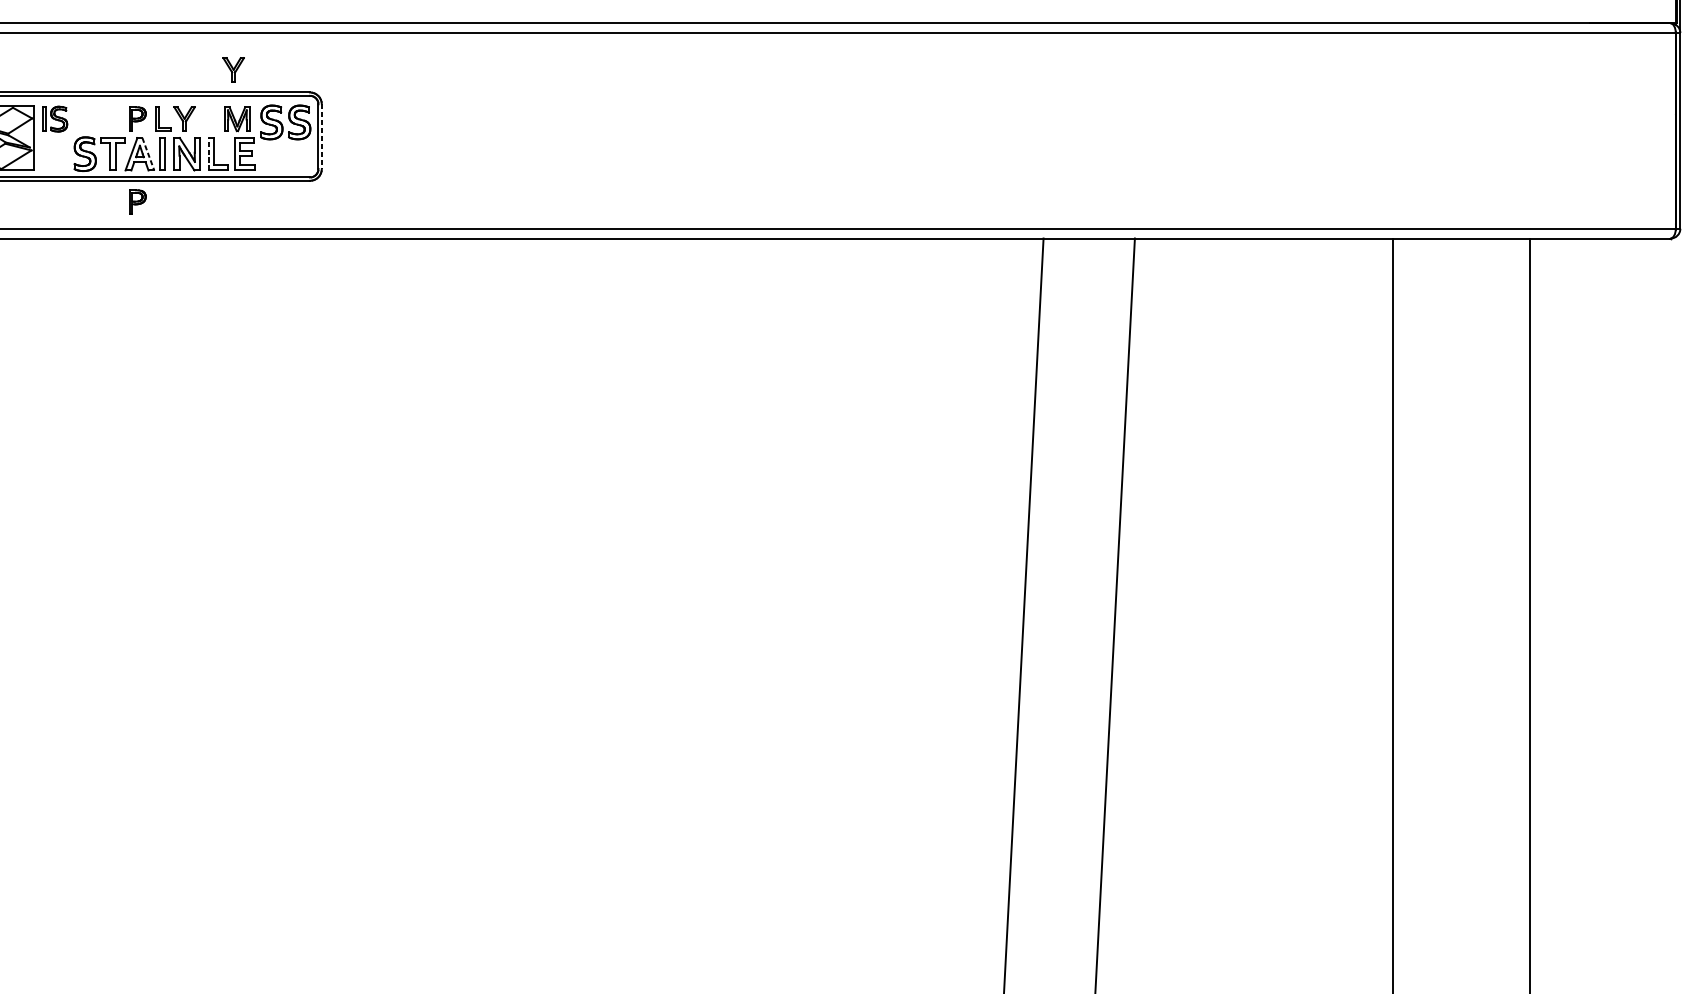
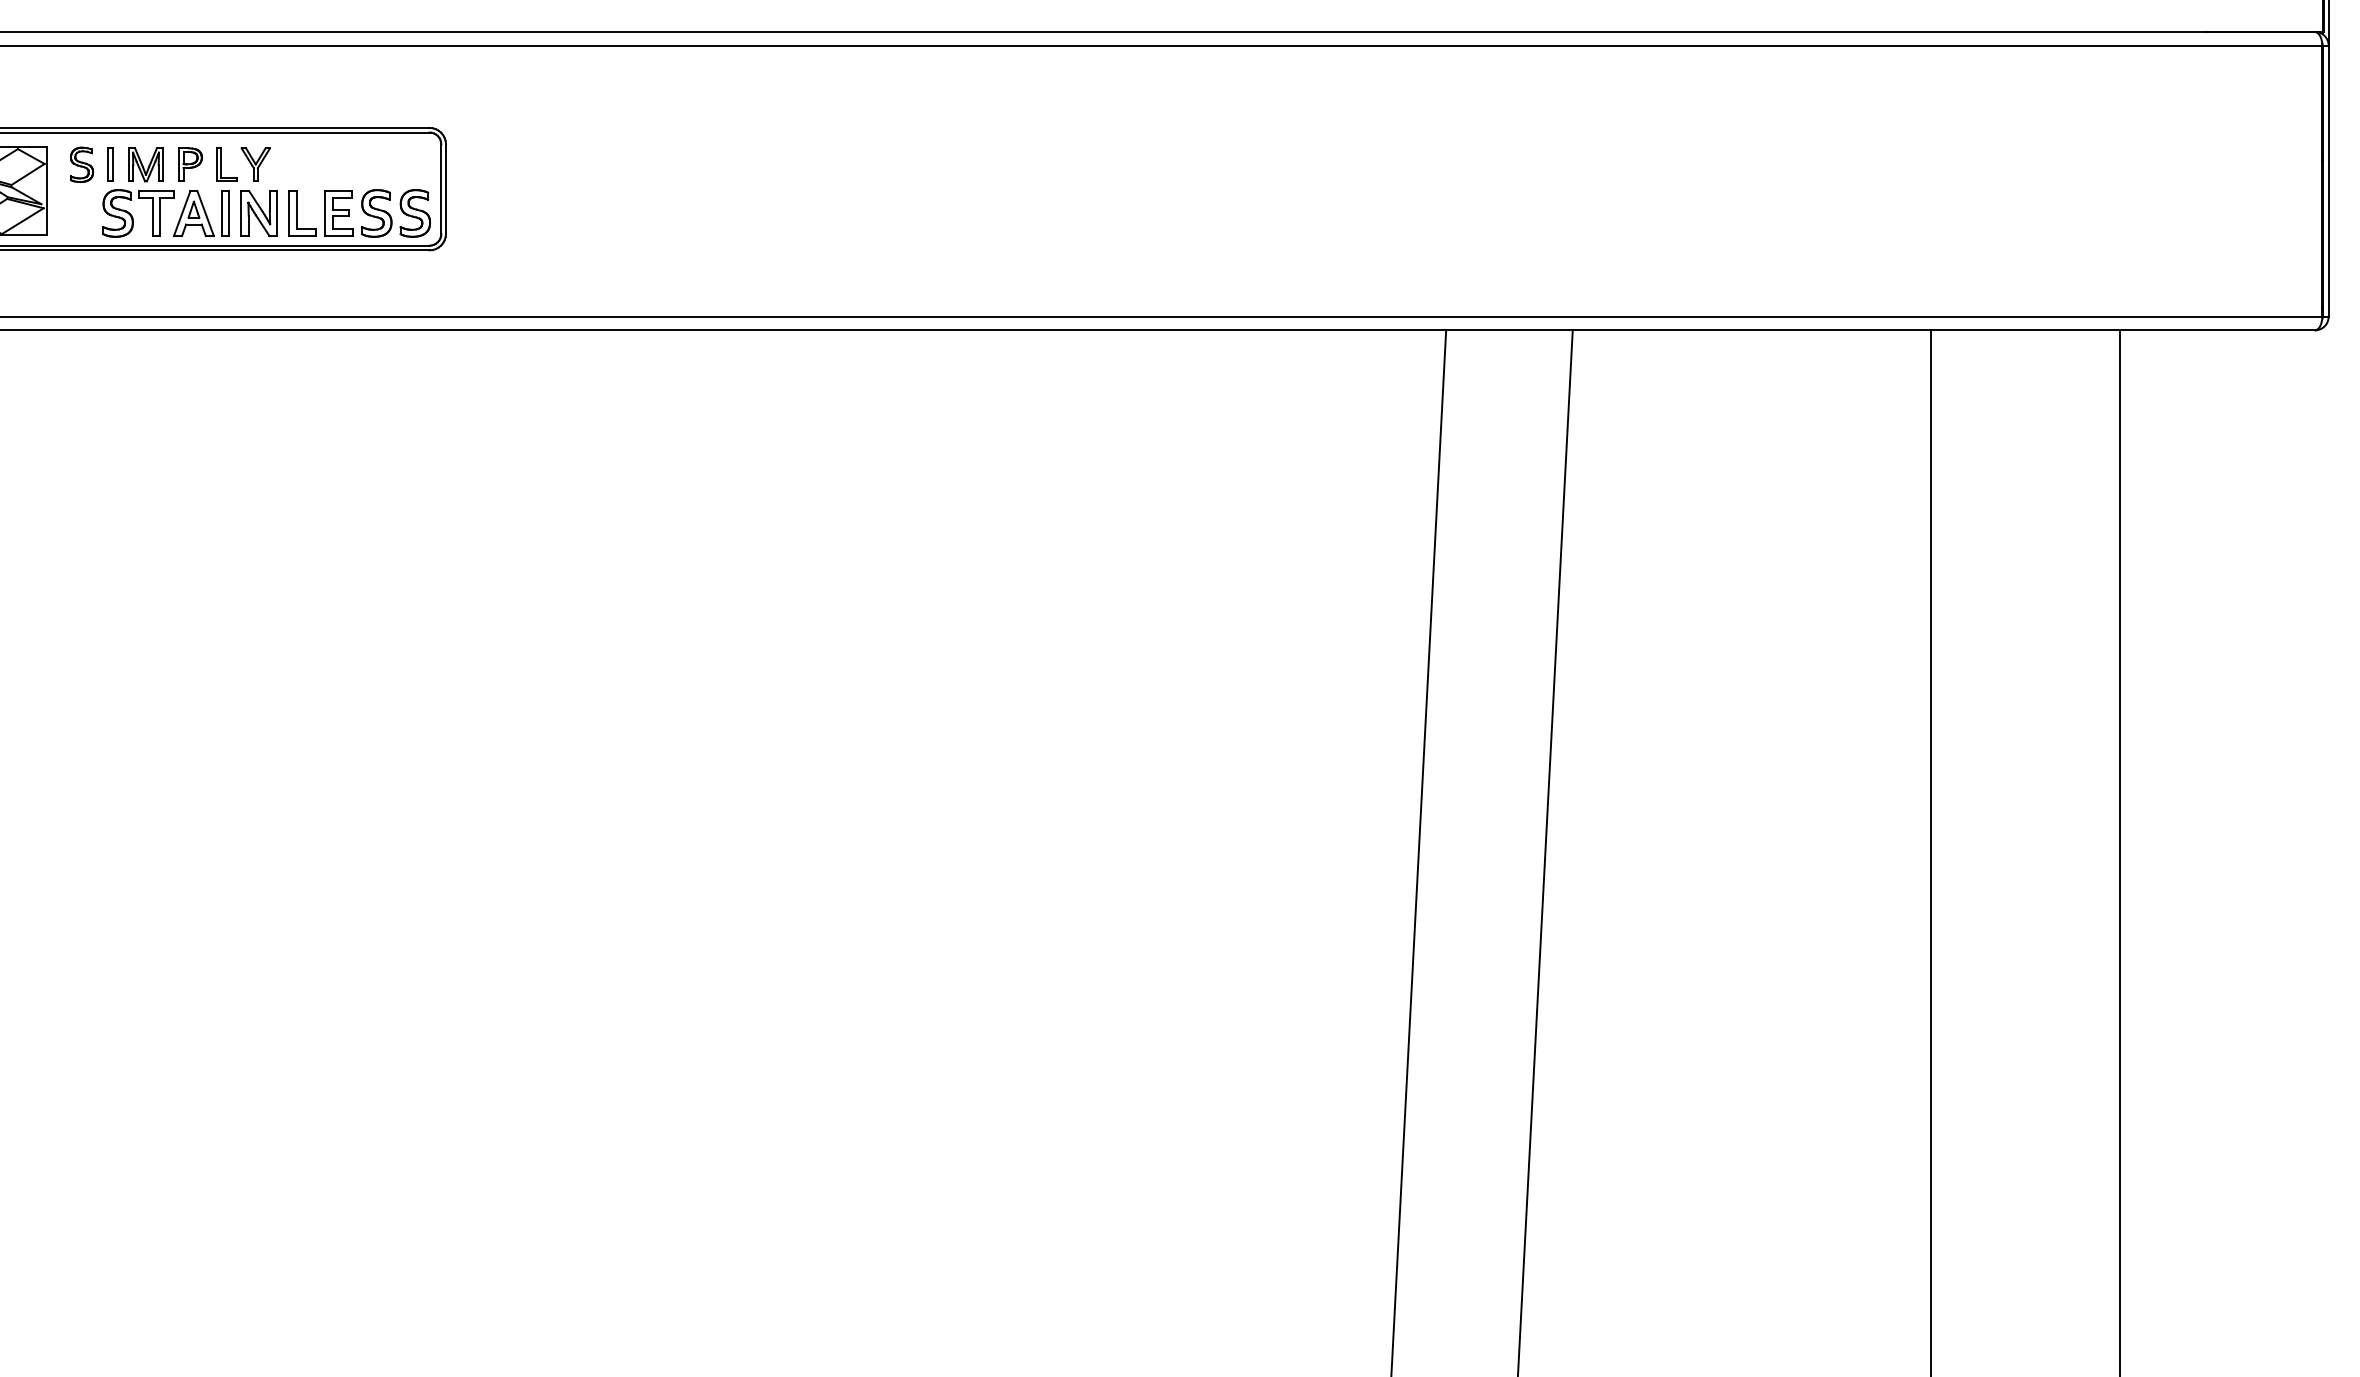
part: (233, 69) -> (323, 96), removed
part: (44, 118) -> (110, 164), moved
part: (237, 118) -> (145, 164), moved
part: (285, 122) -> (395, 213), moved
line: (322, 136) -> (446, 189), dashed -> solid
line: (148, 154) -> (205, 213), dashed -> solid
line: (208, 154) -> (289, 213), dashed -> solid
part: (137, 201) -> (190, 279), removed

